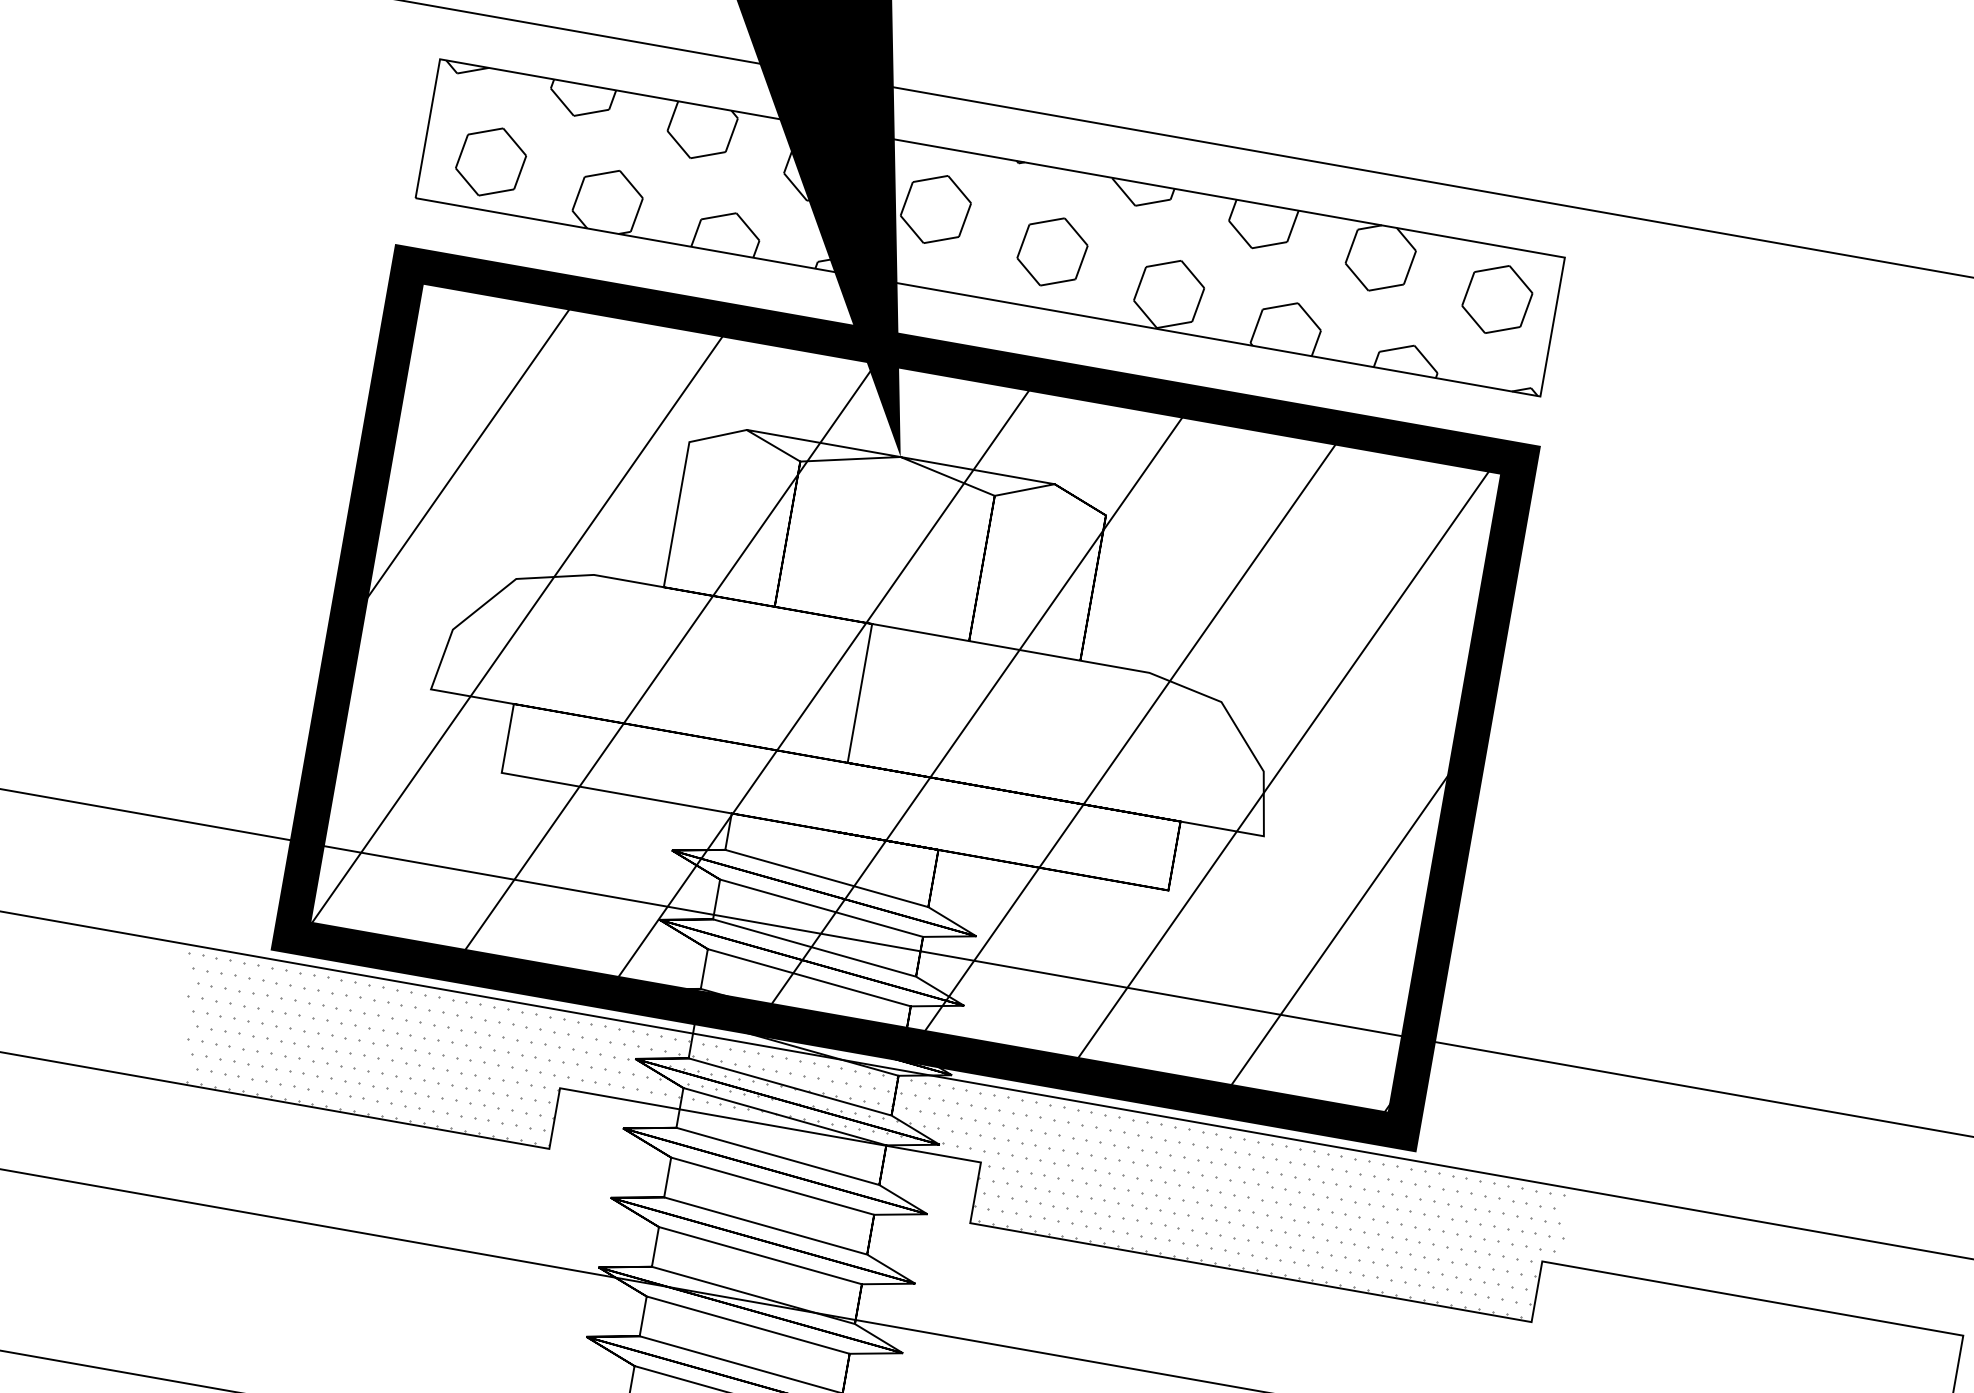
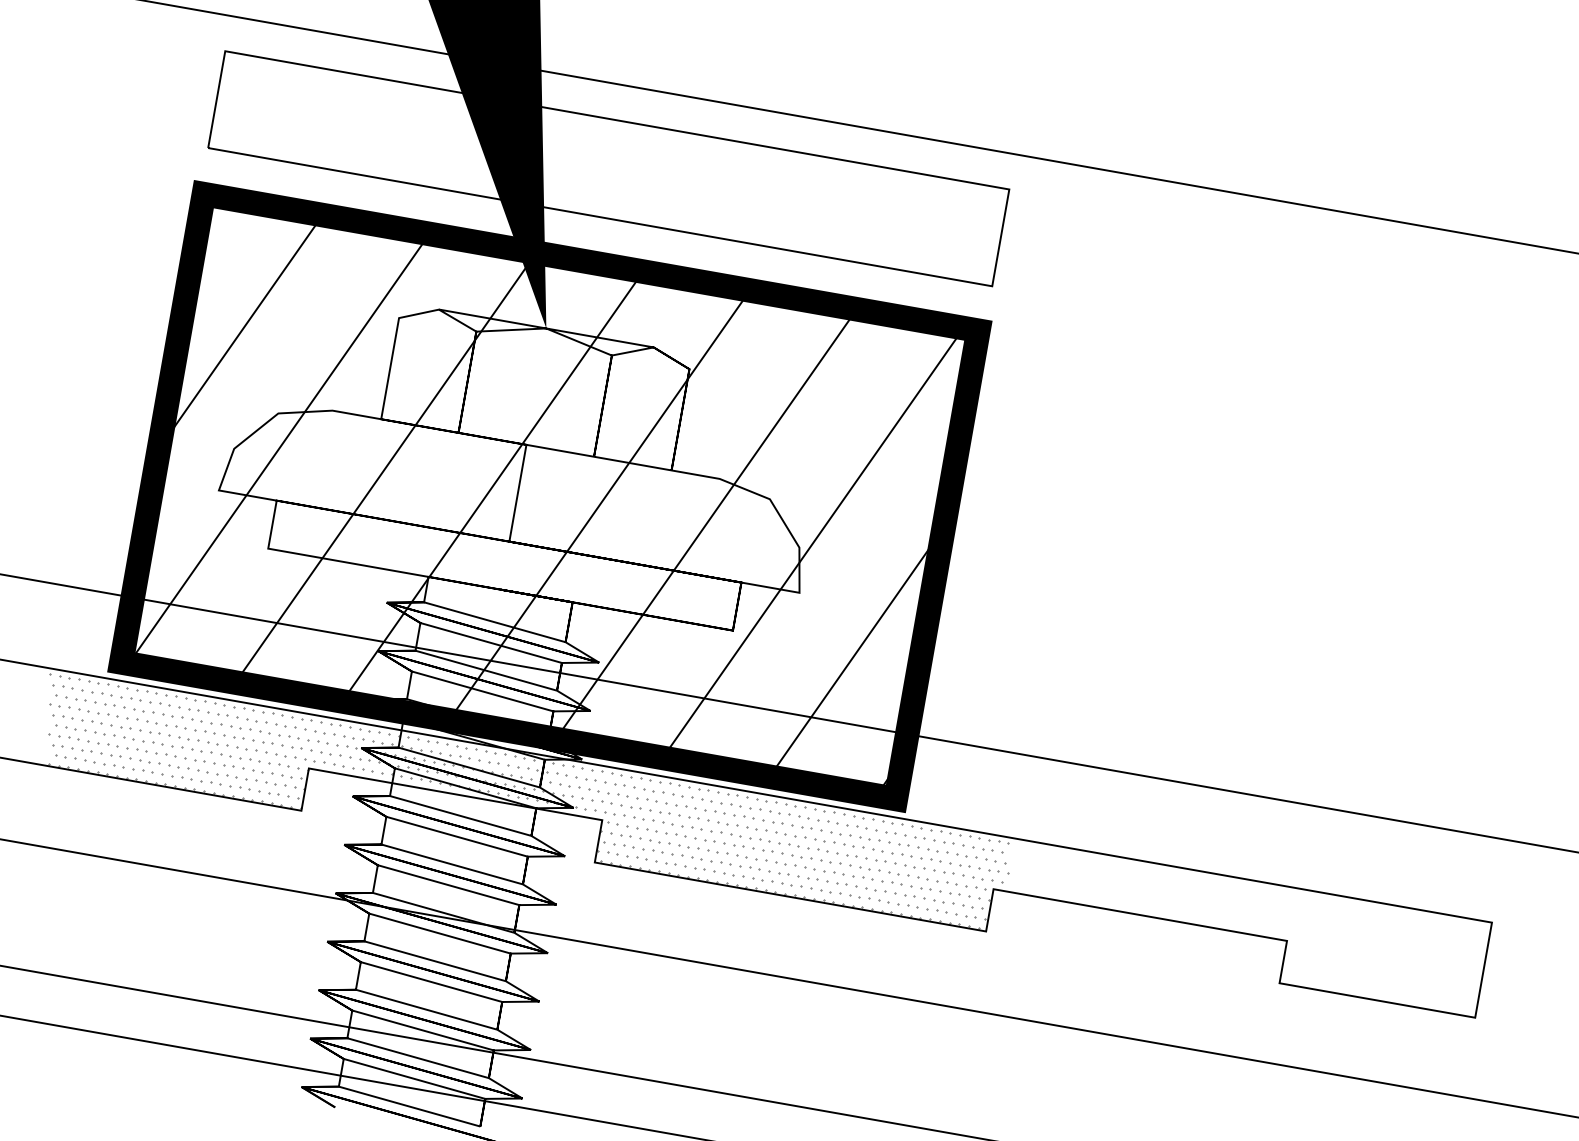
hatch: (708, 170) -> (412, 128), removed
hatch: (1276, 279) -> (808, 204), removed

